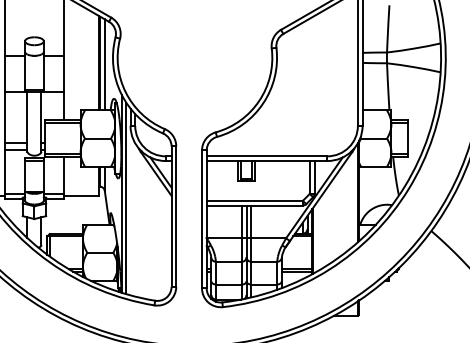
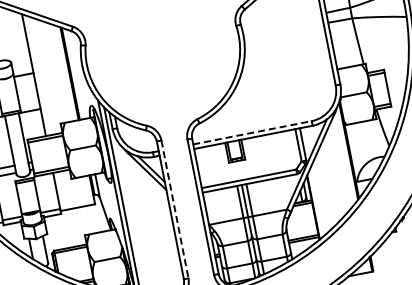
line: (104, 64) -> (75, 73), removed
line: (267, 156) -> (252, 132), solid -> dashed
line: (176, 217) -> (175, 210), solid -> dashed

